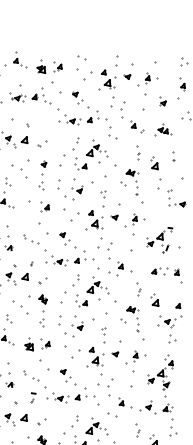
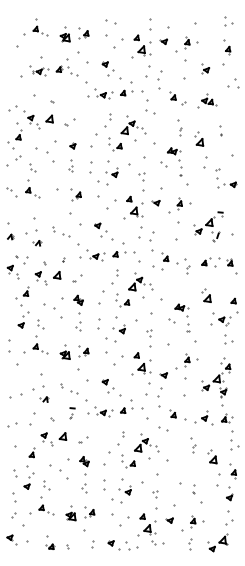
part: (41, 181) -> (70, 165), size x0.6
part: (138, 289) -> (187, 266), moved
part: (114, 354) -> (163, 375), moved

